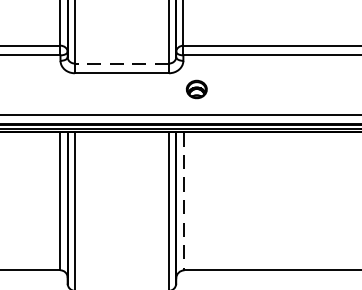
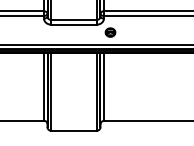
line: (120, 62) -> (73, 19), dashed -> solid
line: (184, 202) -> (104, 87), dashed -> solid

